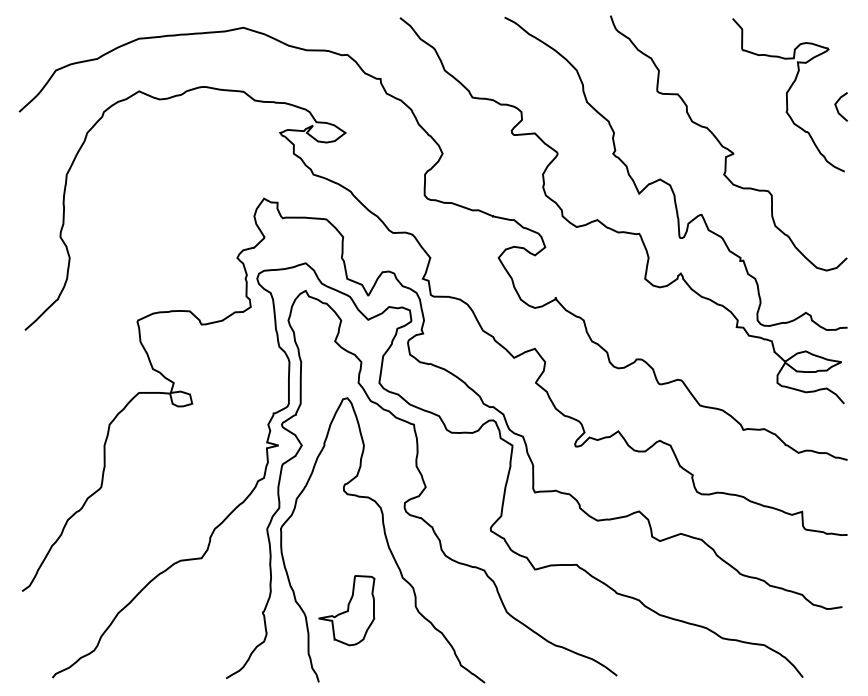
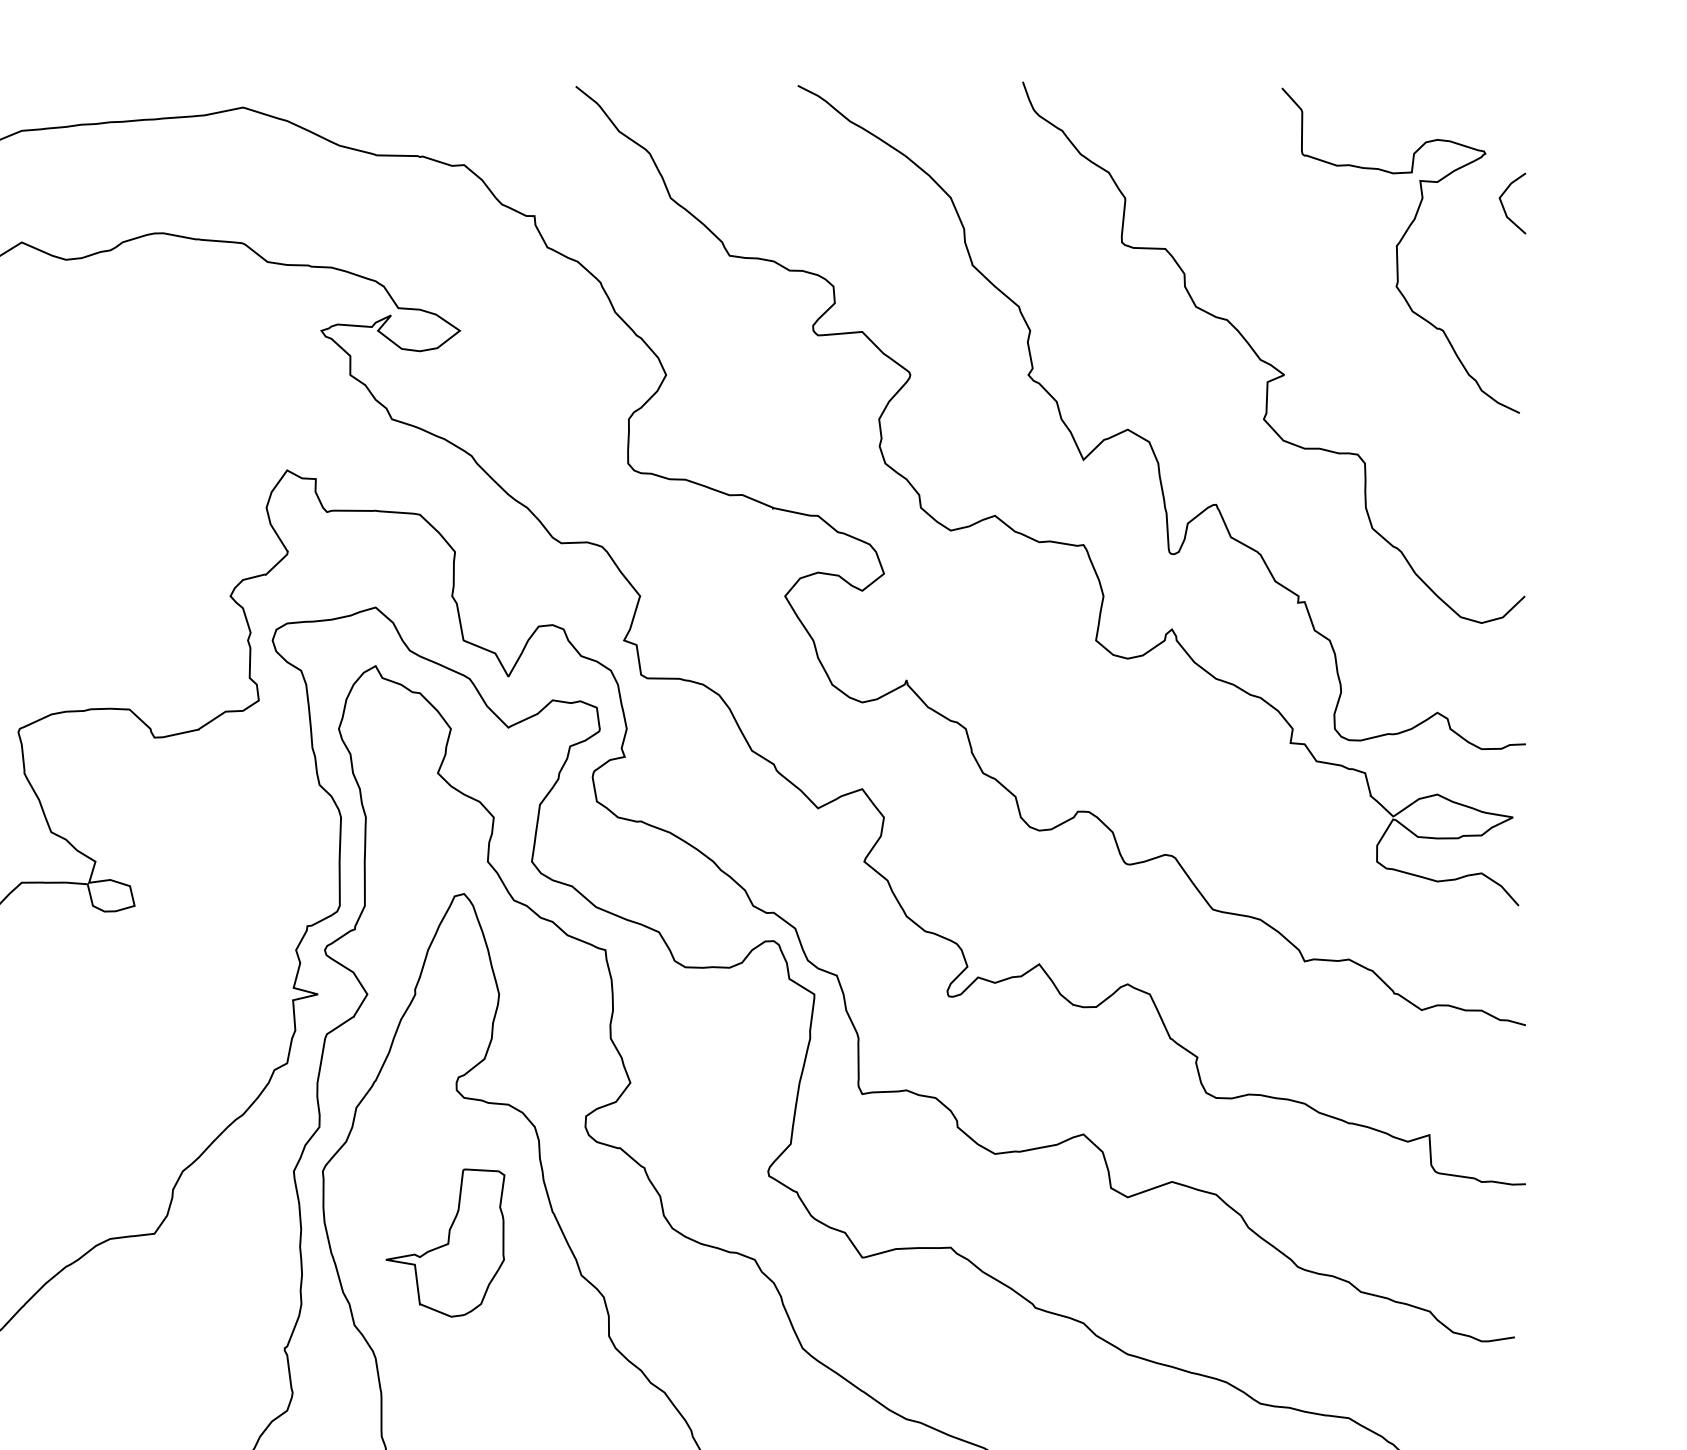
line: (837, 107) -> (1504, 204), moved
part: (346, 610) -> (445, 1242), moved

